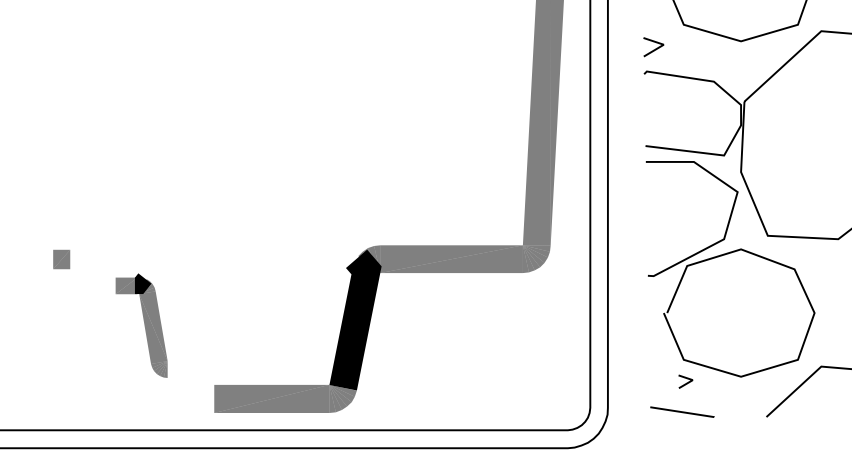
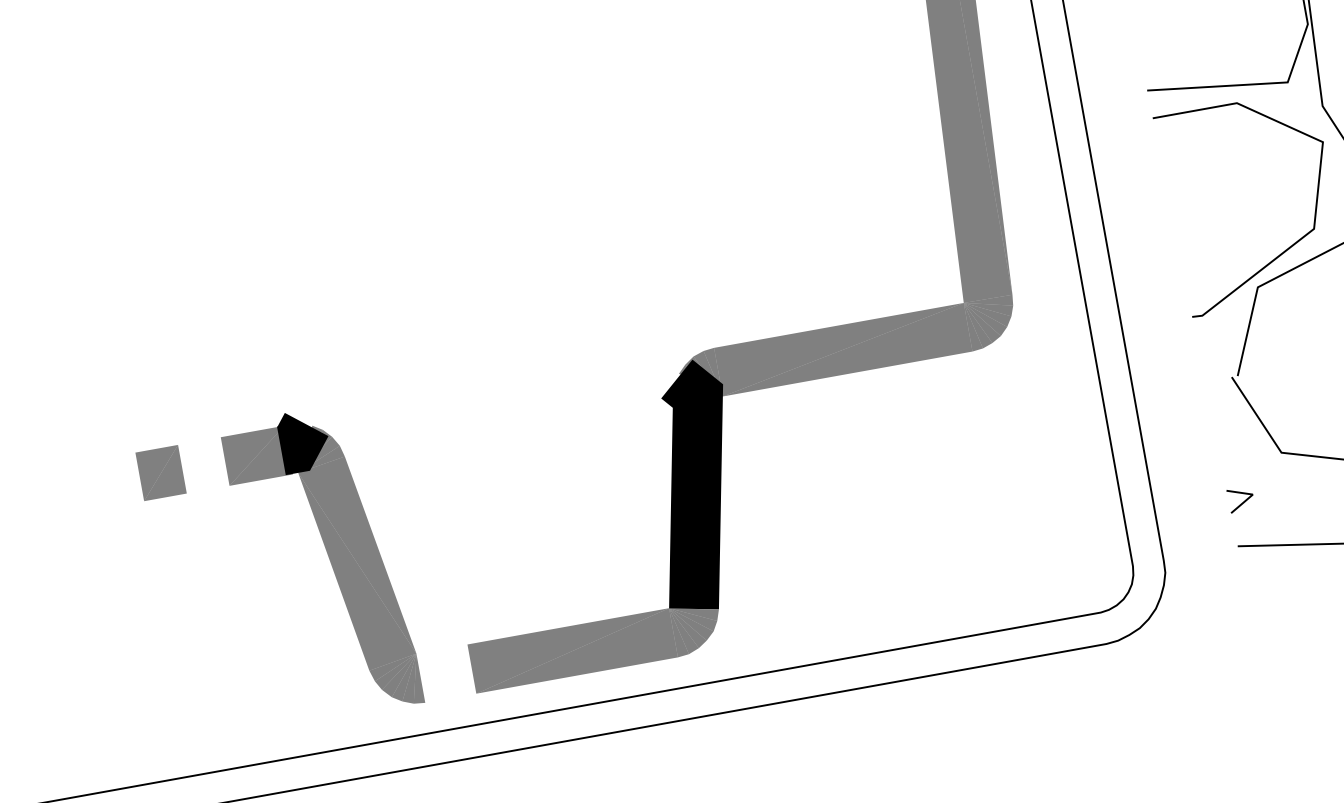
part: (61, 259) -> (160, 473), size x1.43
part: (141, 325) -> (321, 563), size x1.67
line: (686, 382) -> (1242, 500), moved

